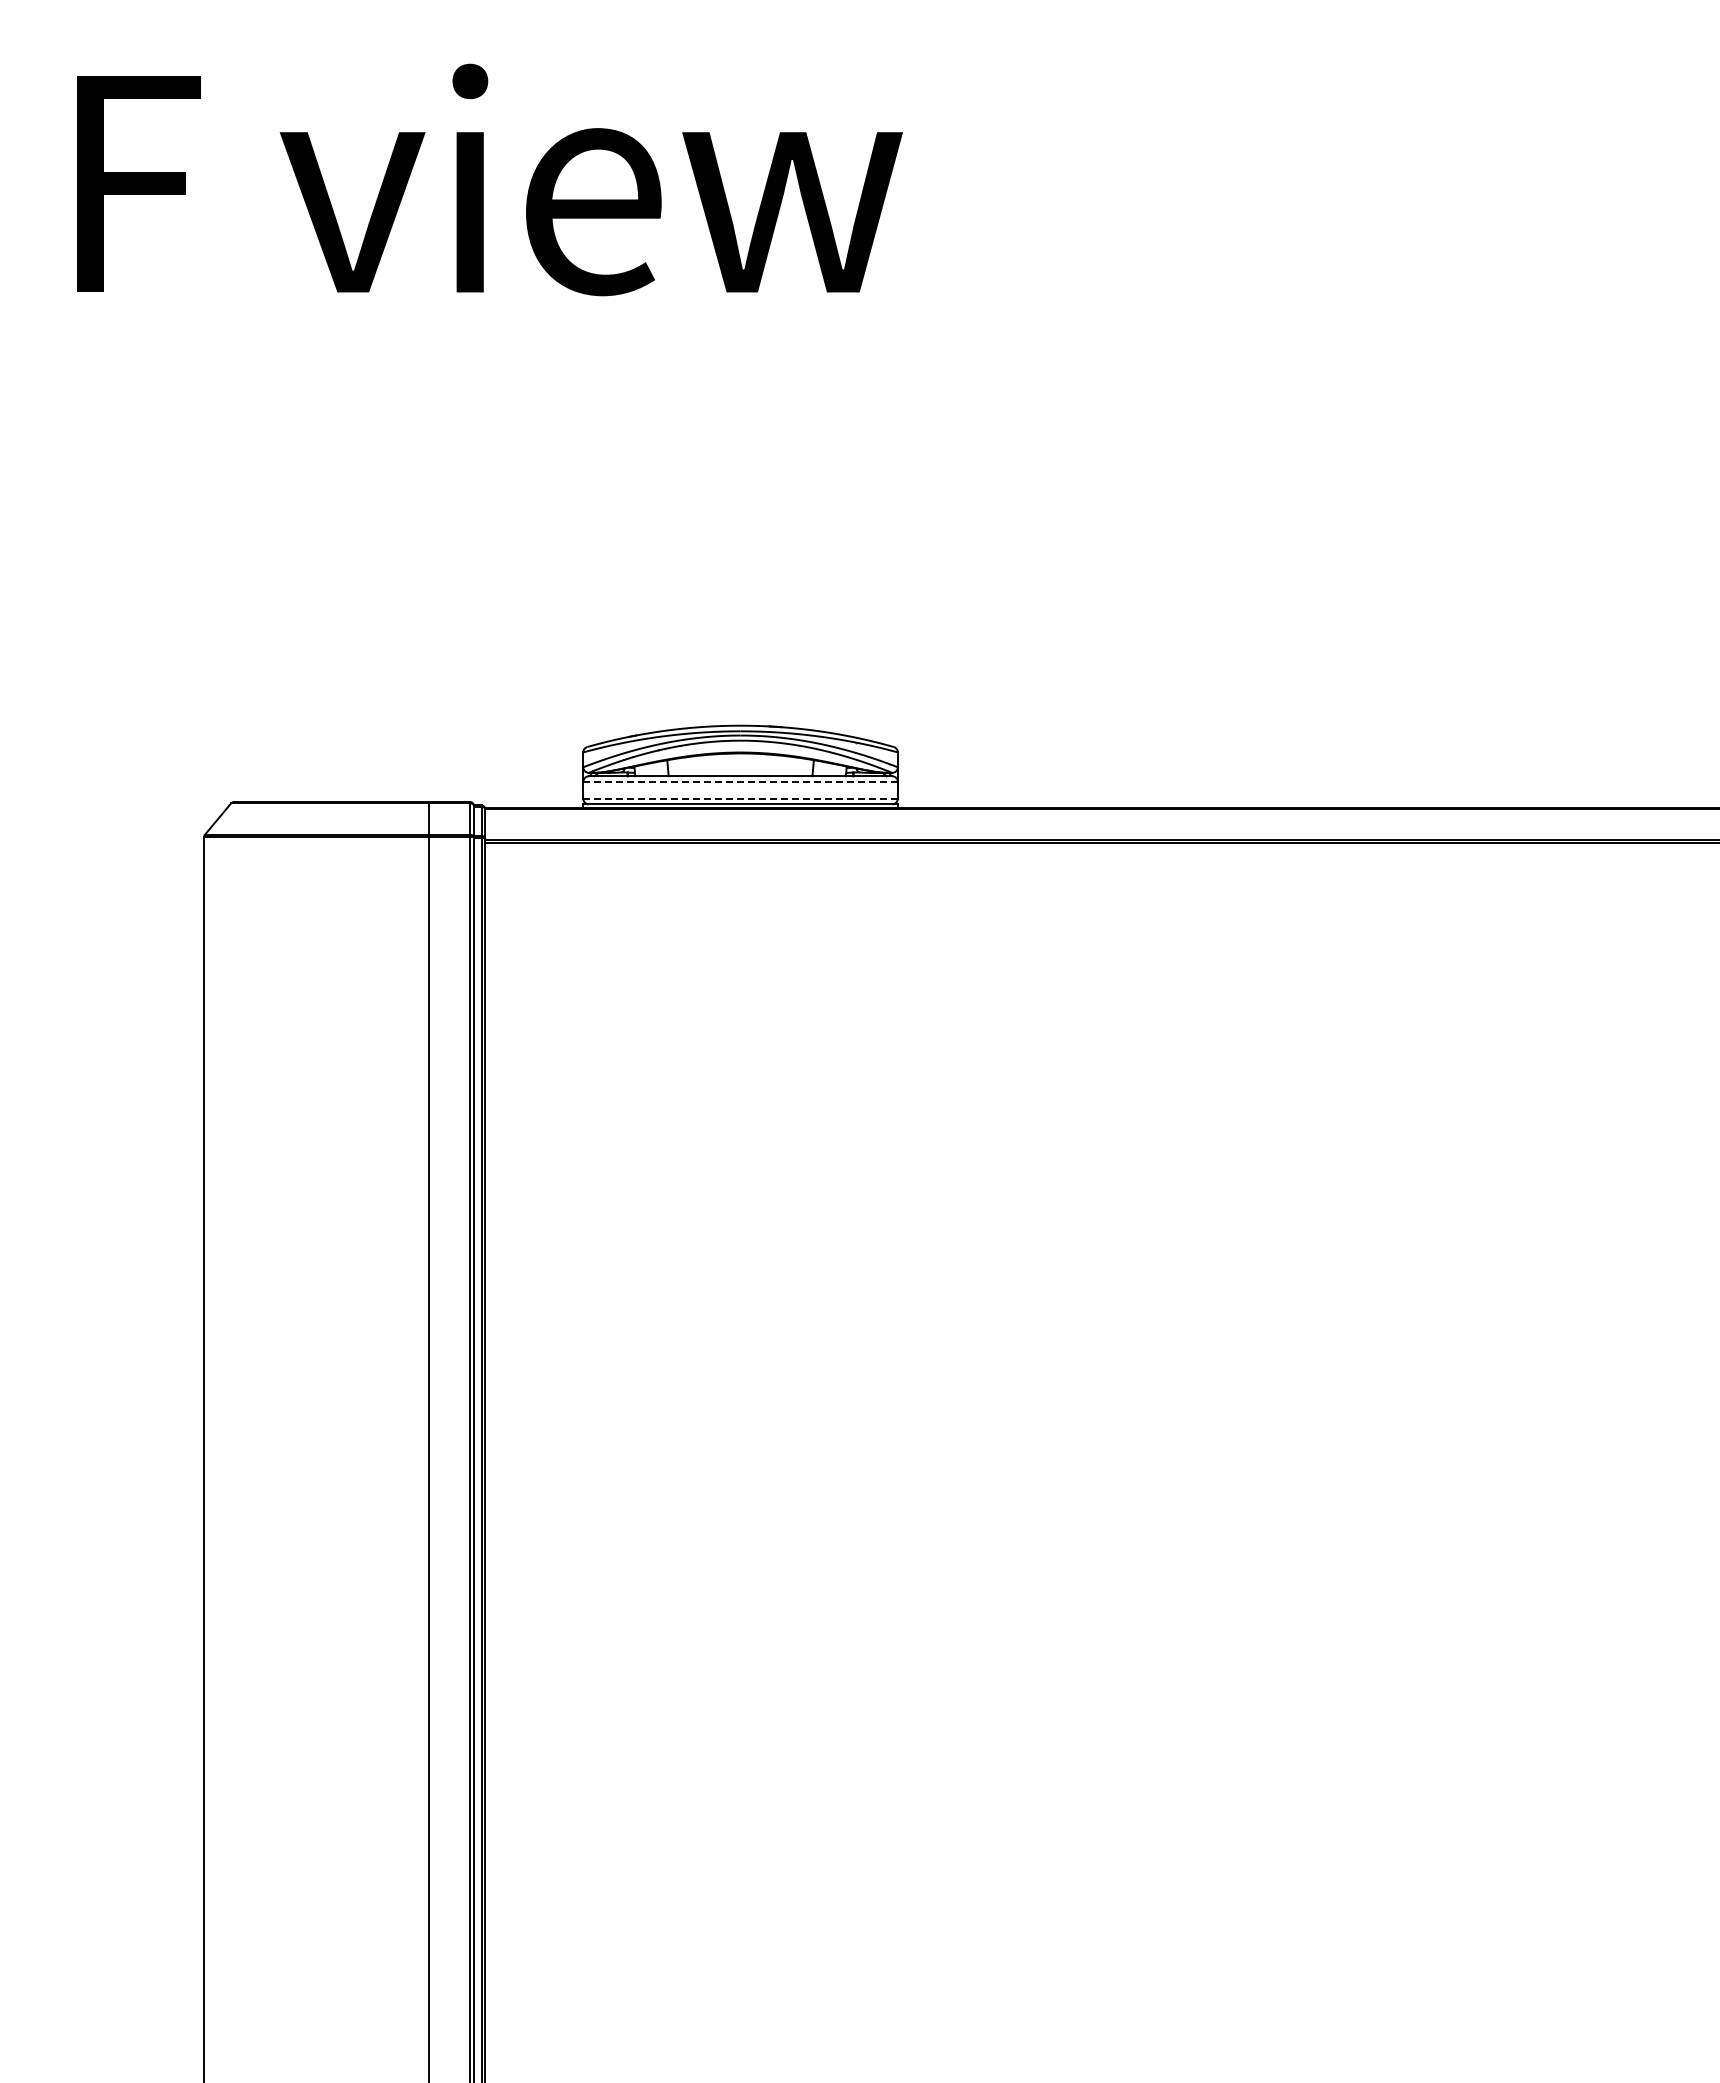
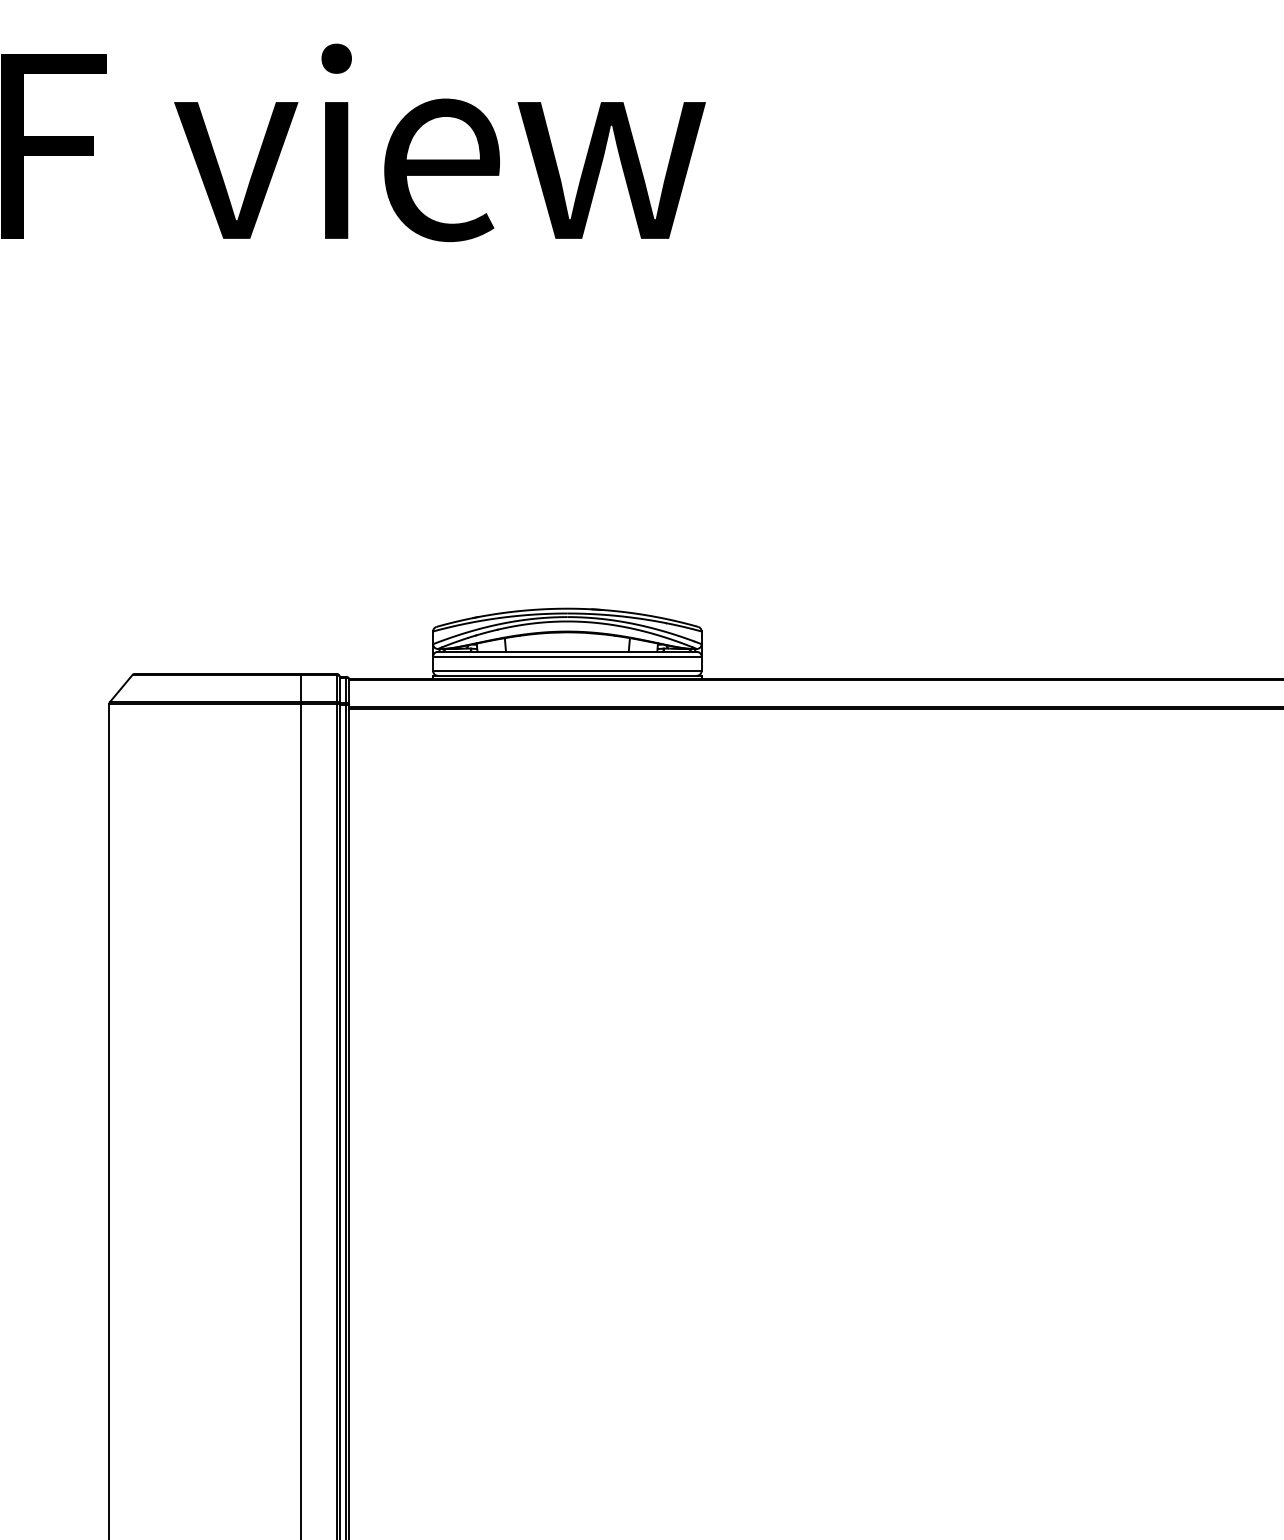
line: (740, 781) -> (567, 656), dashed -> solid
line: (740, 798) -> (567, 670), dashed -> solid

